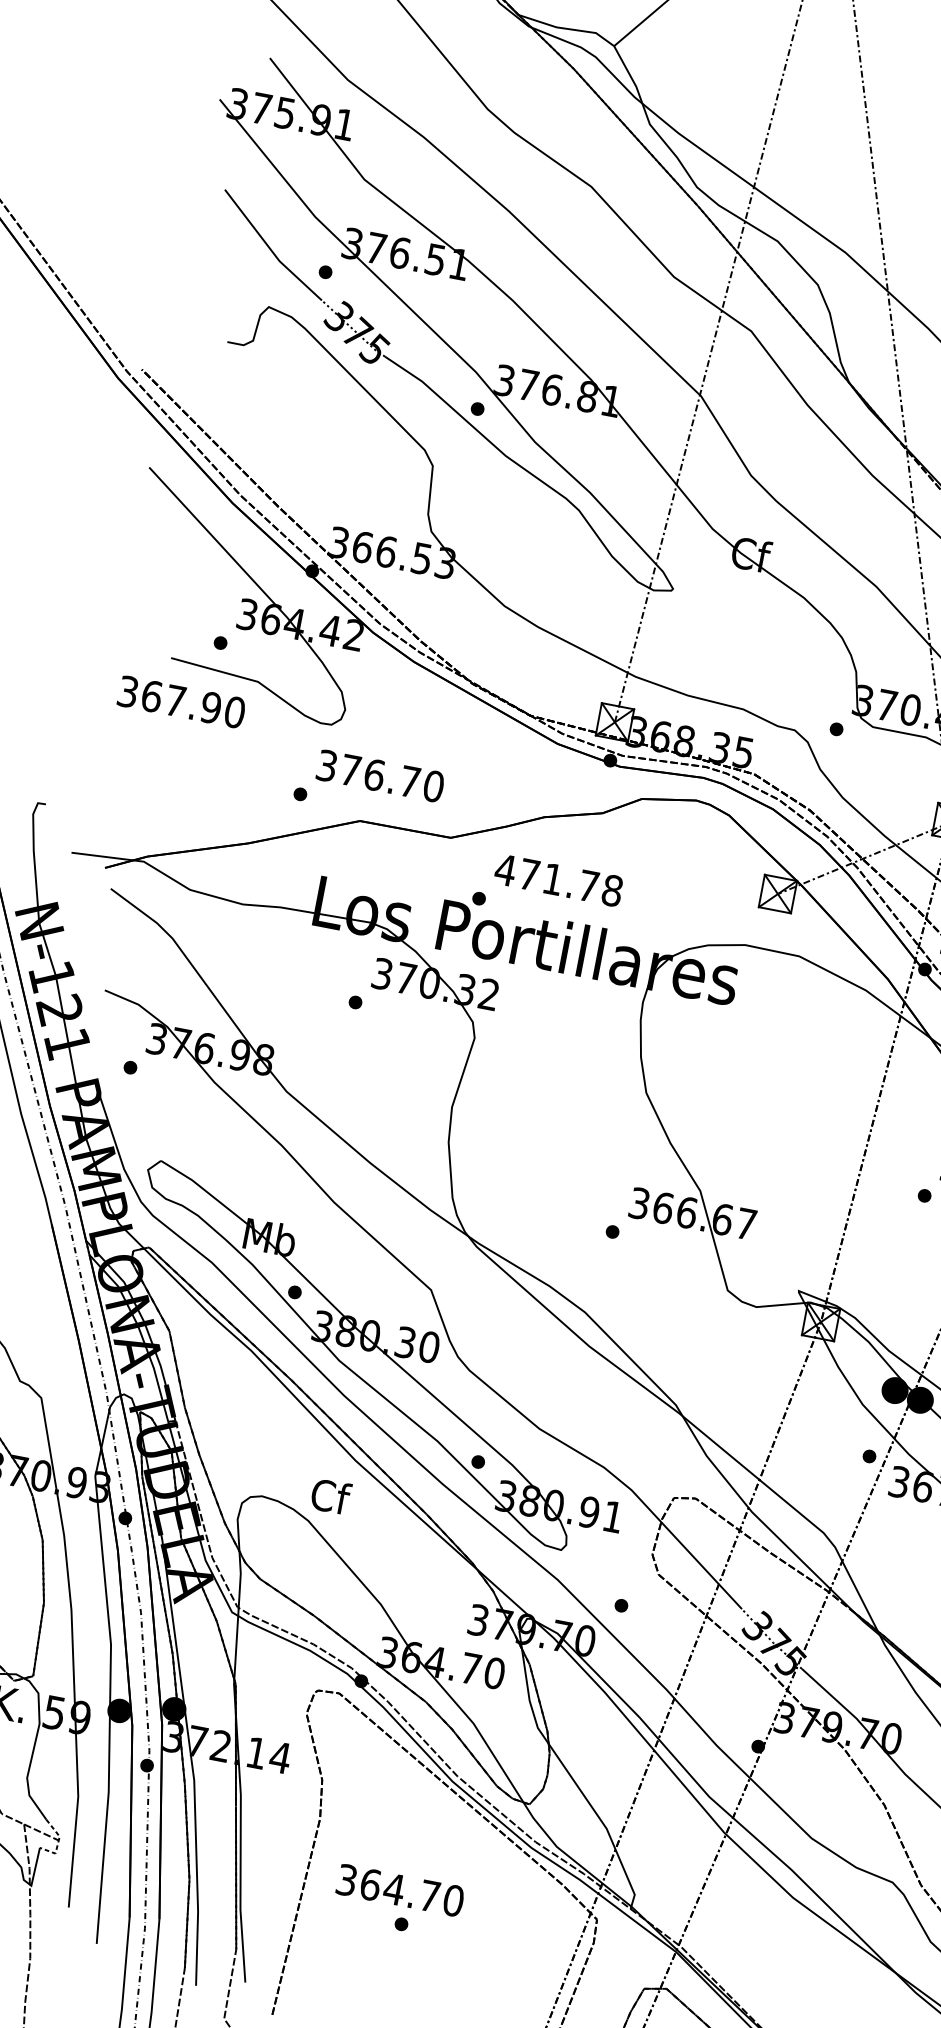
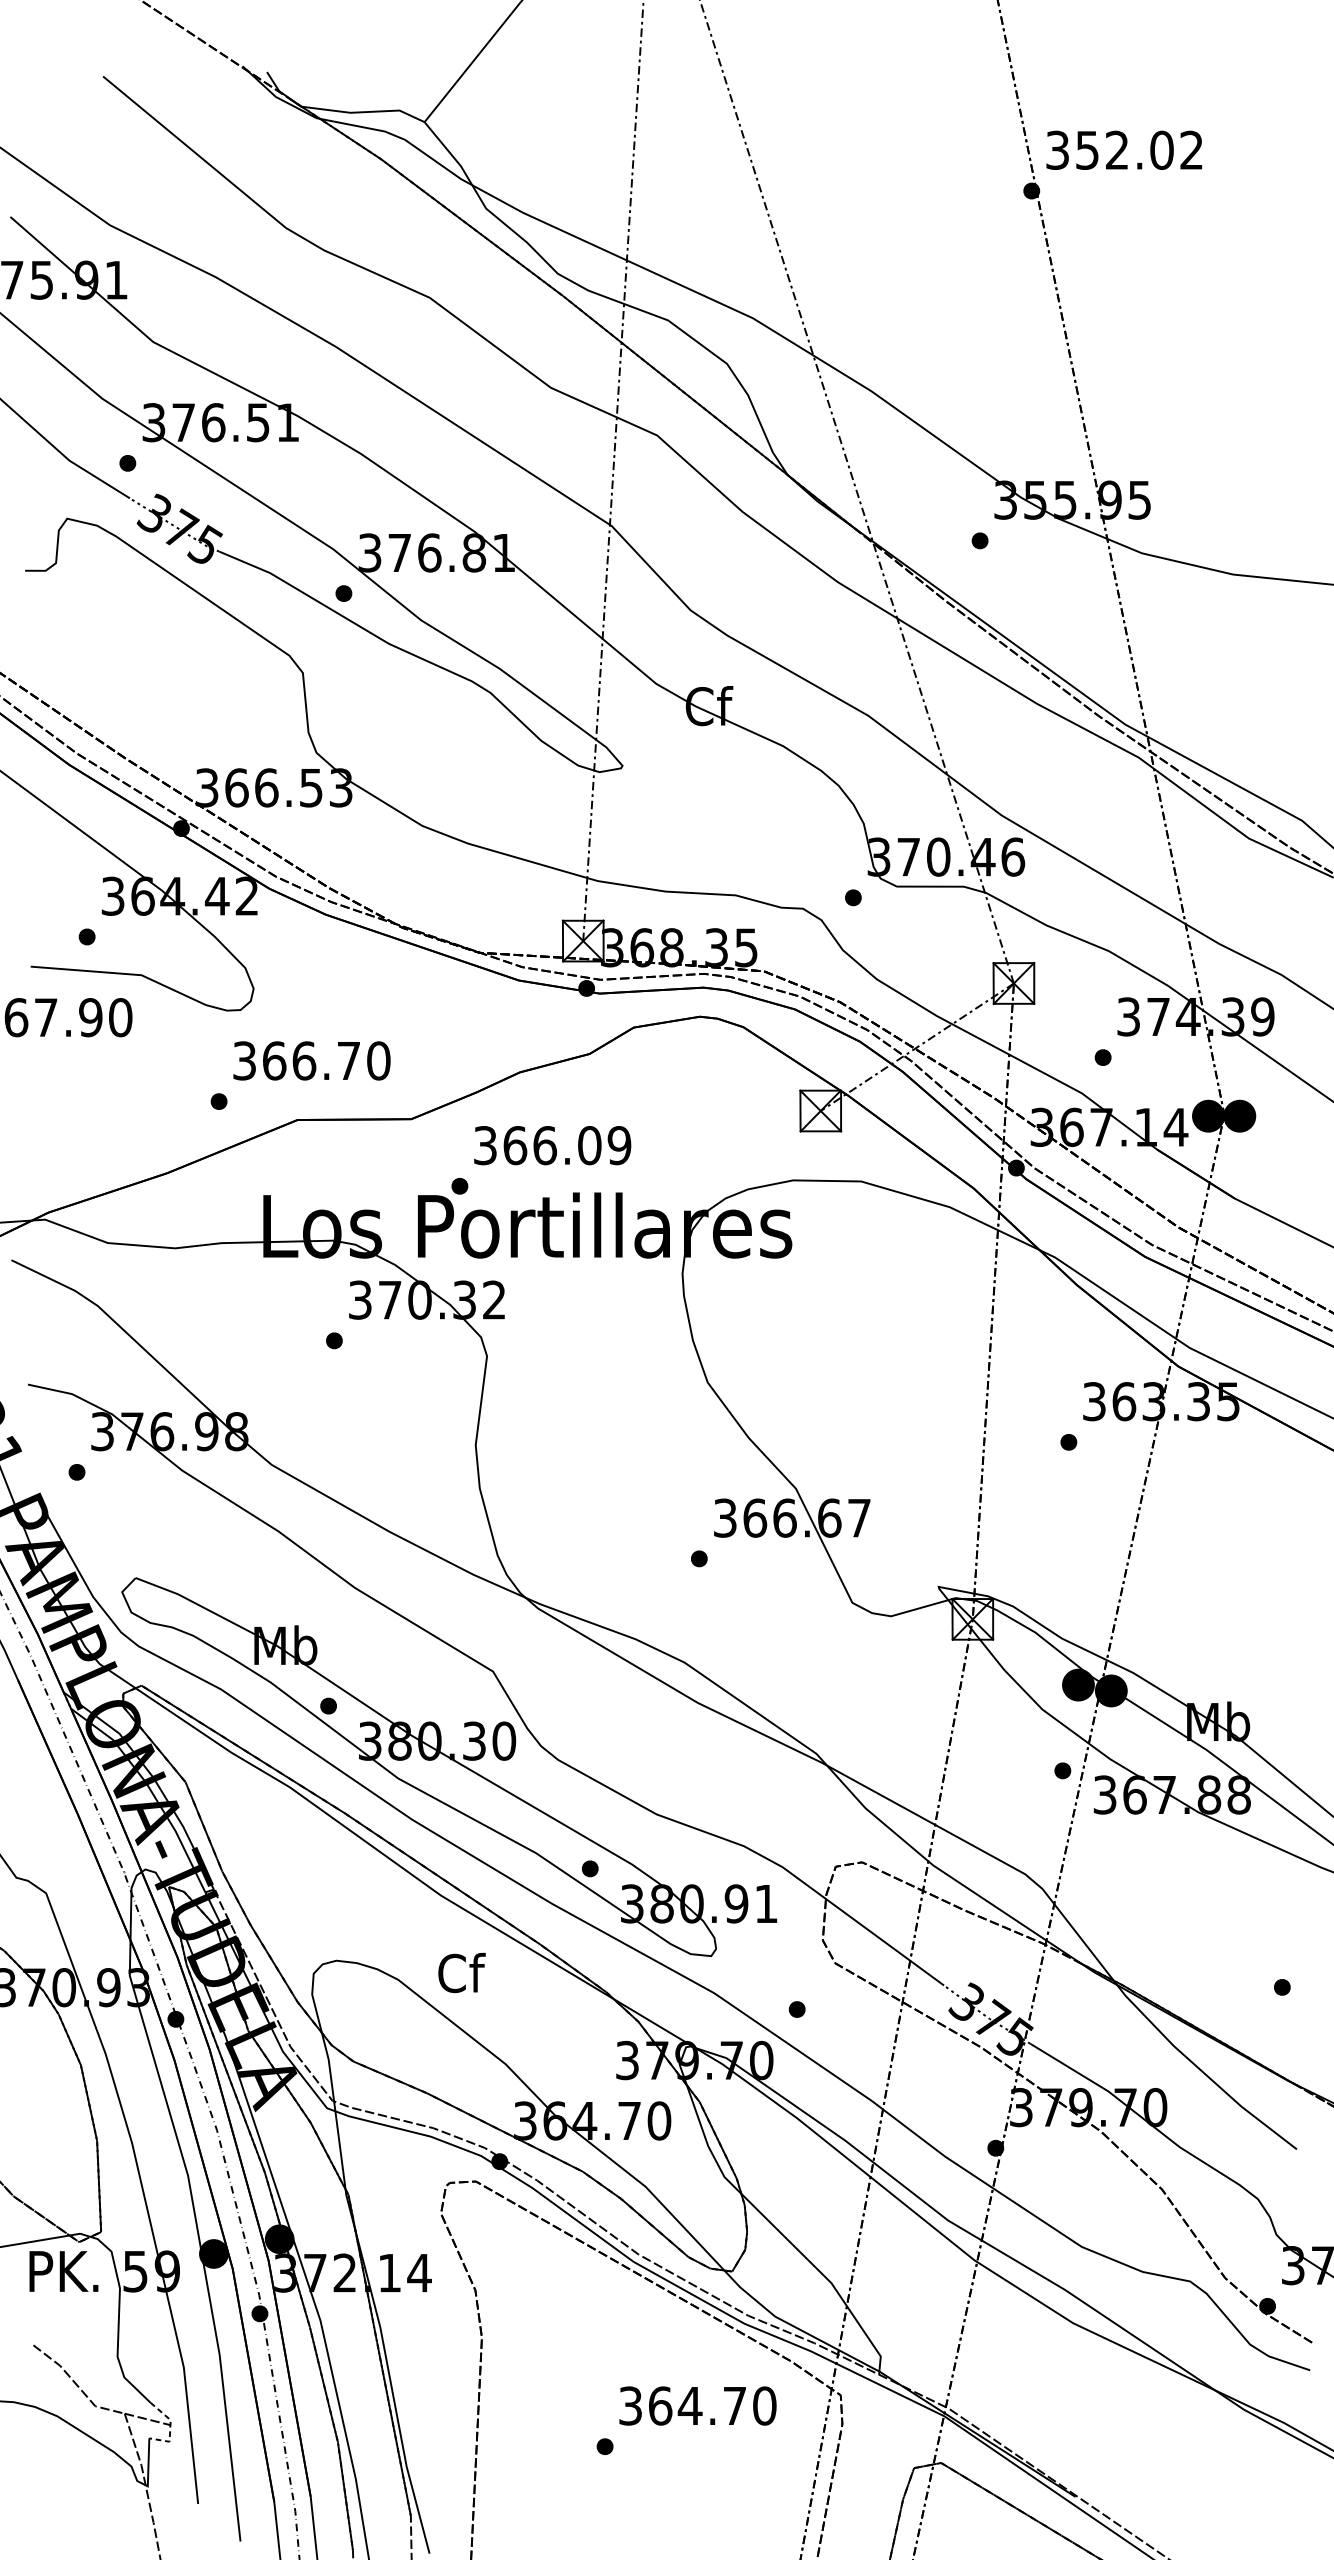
text: (350, 770) -> (274, 1060), 376.70 -> 366.70
text: (559, 880) -> (552, 1145), 471.78 -> 366.09
text: (330, 1496) -> (461, 1973), moved
text: (400, 1890) -> (697, 2405), moved

